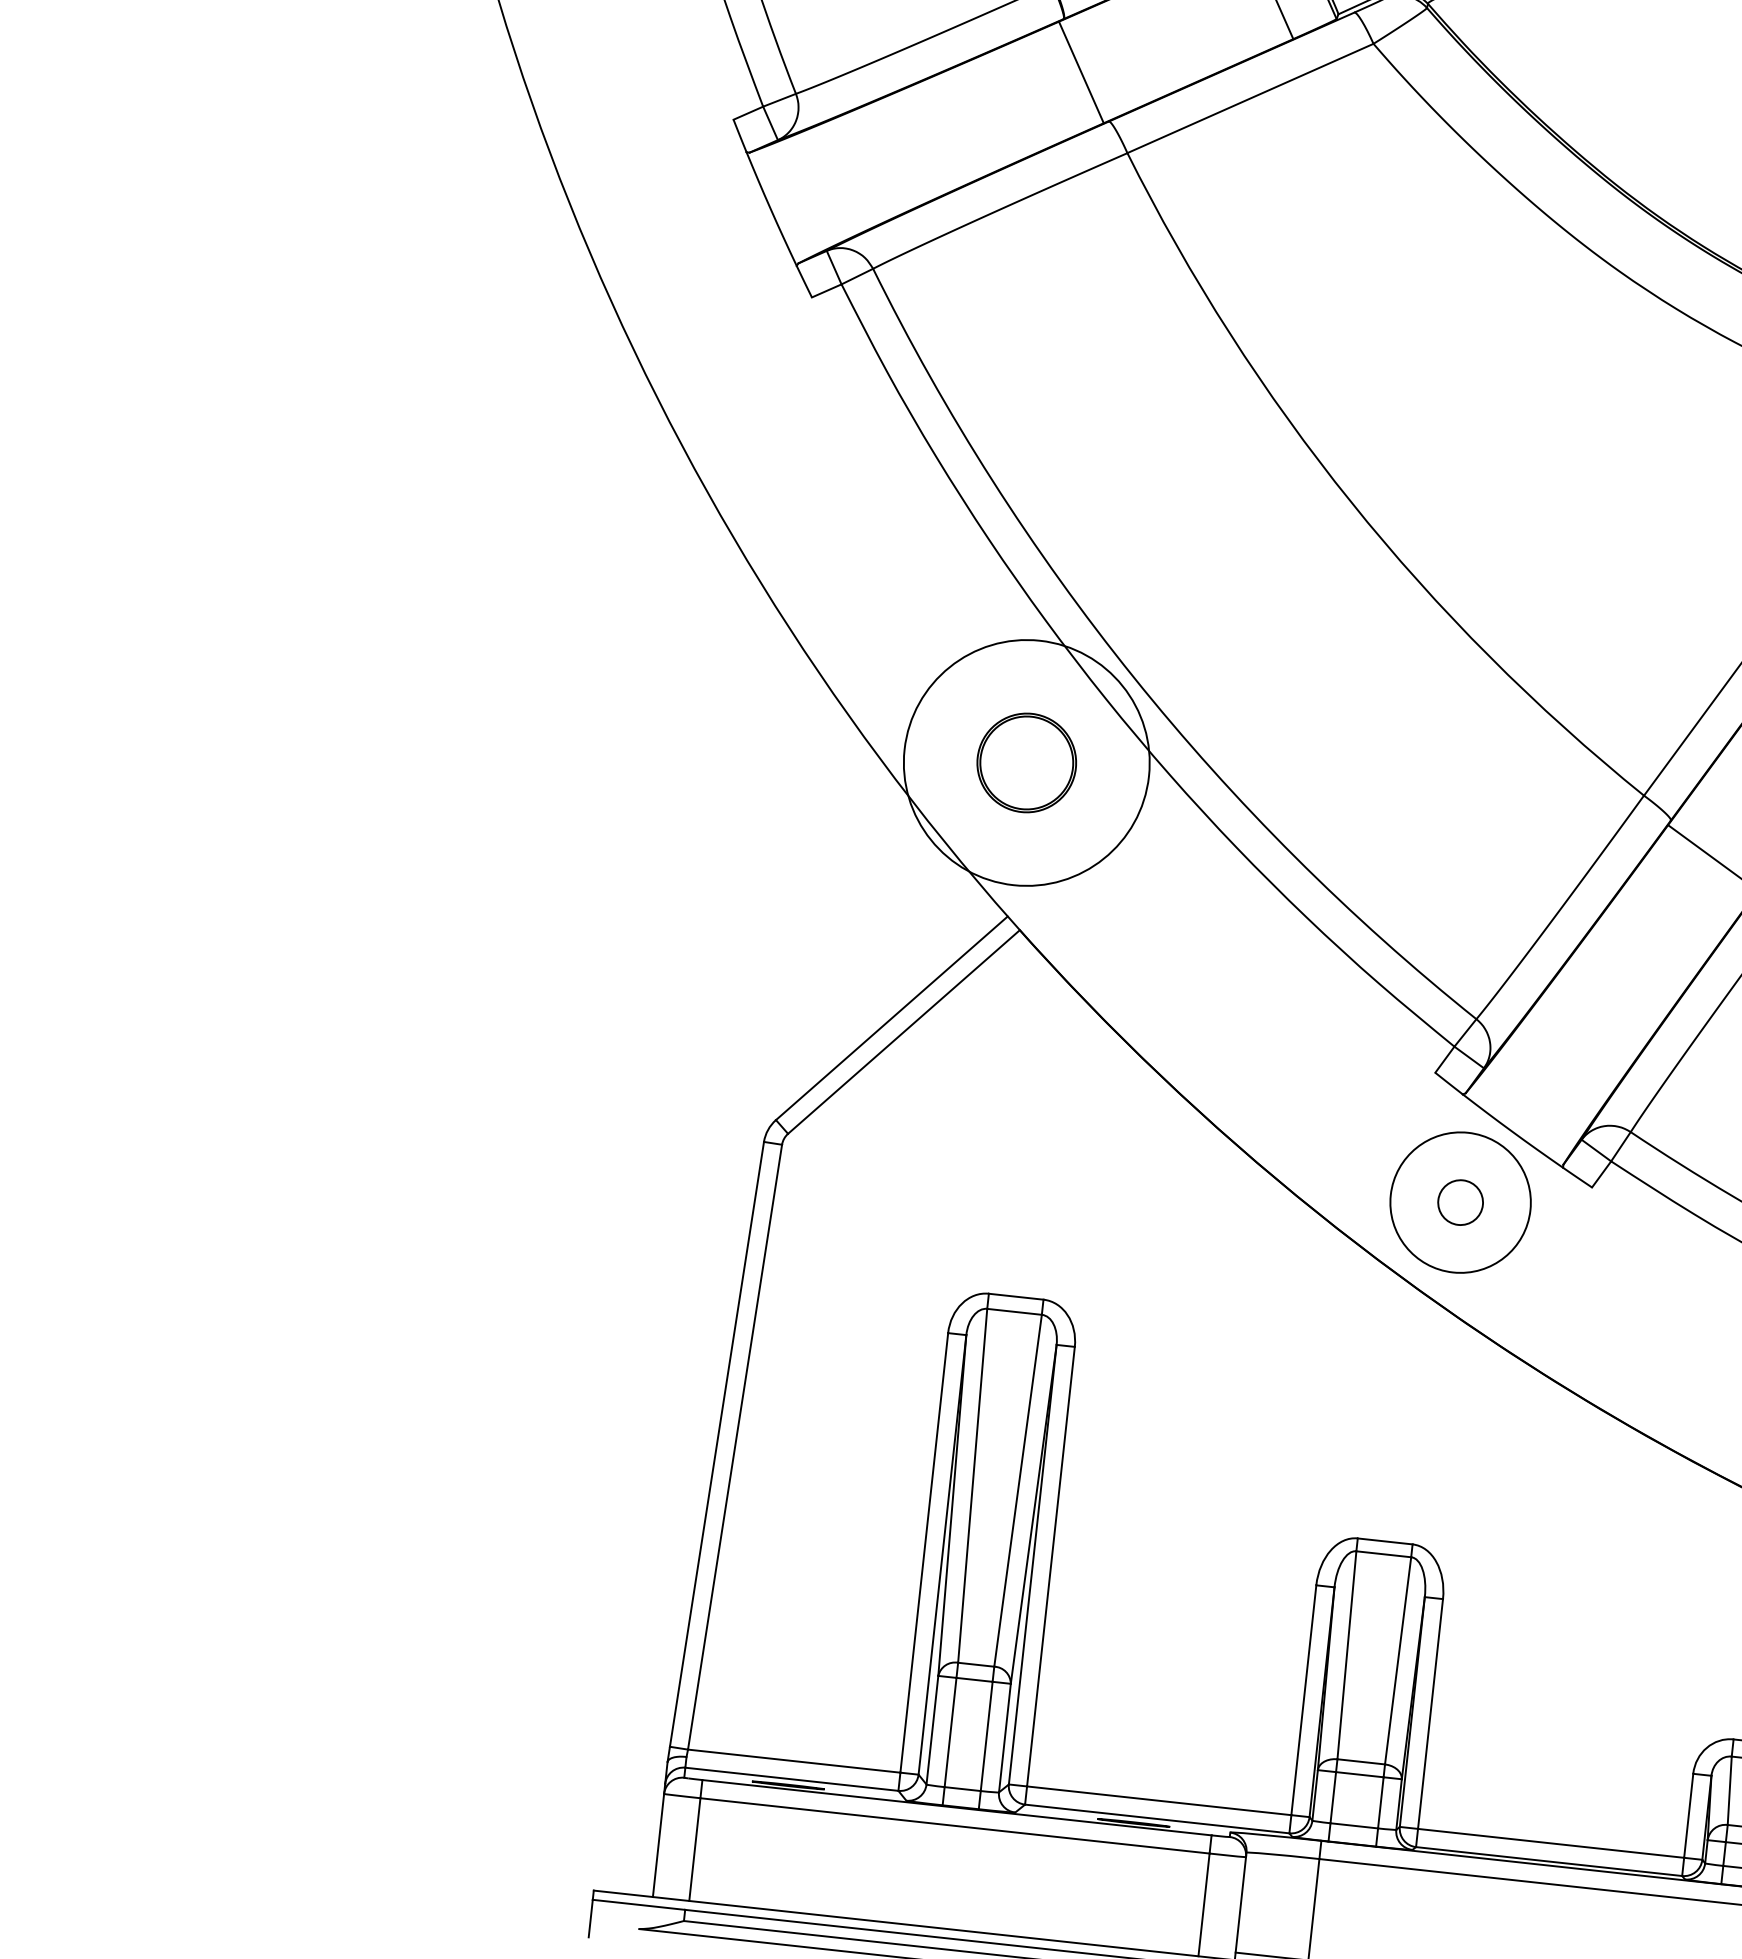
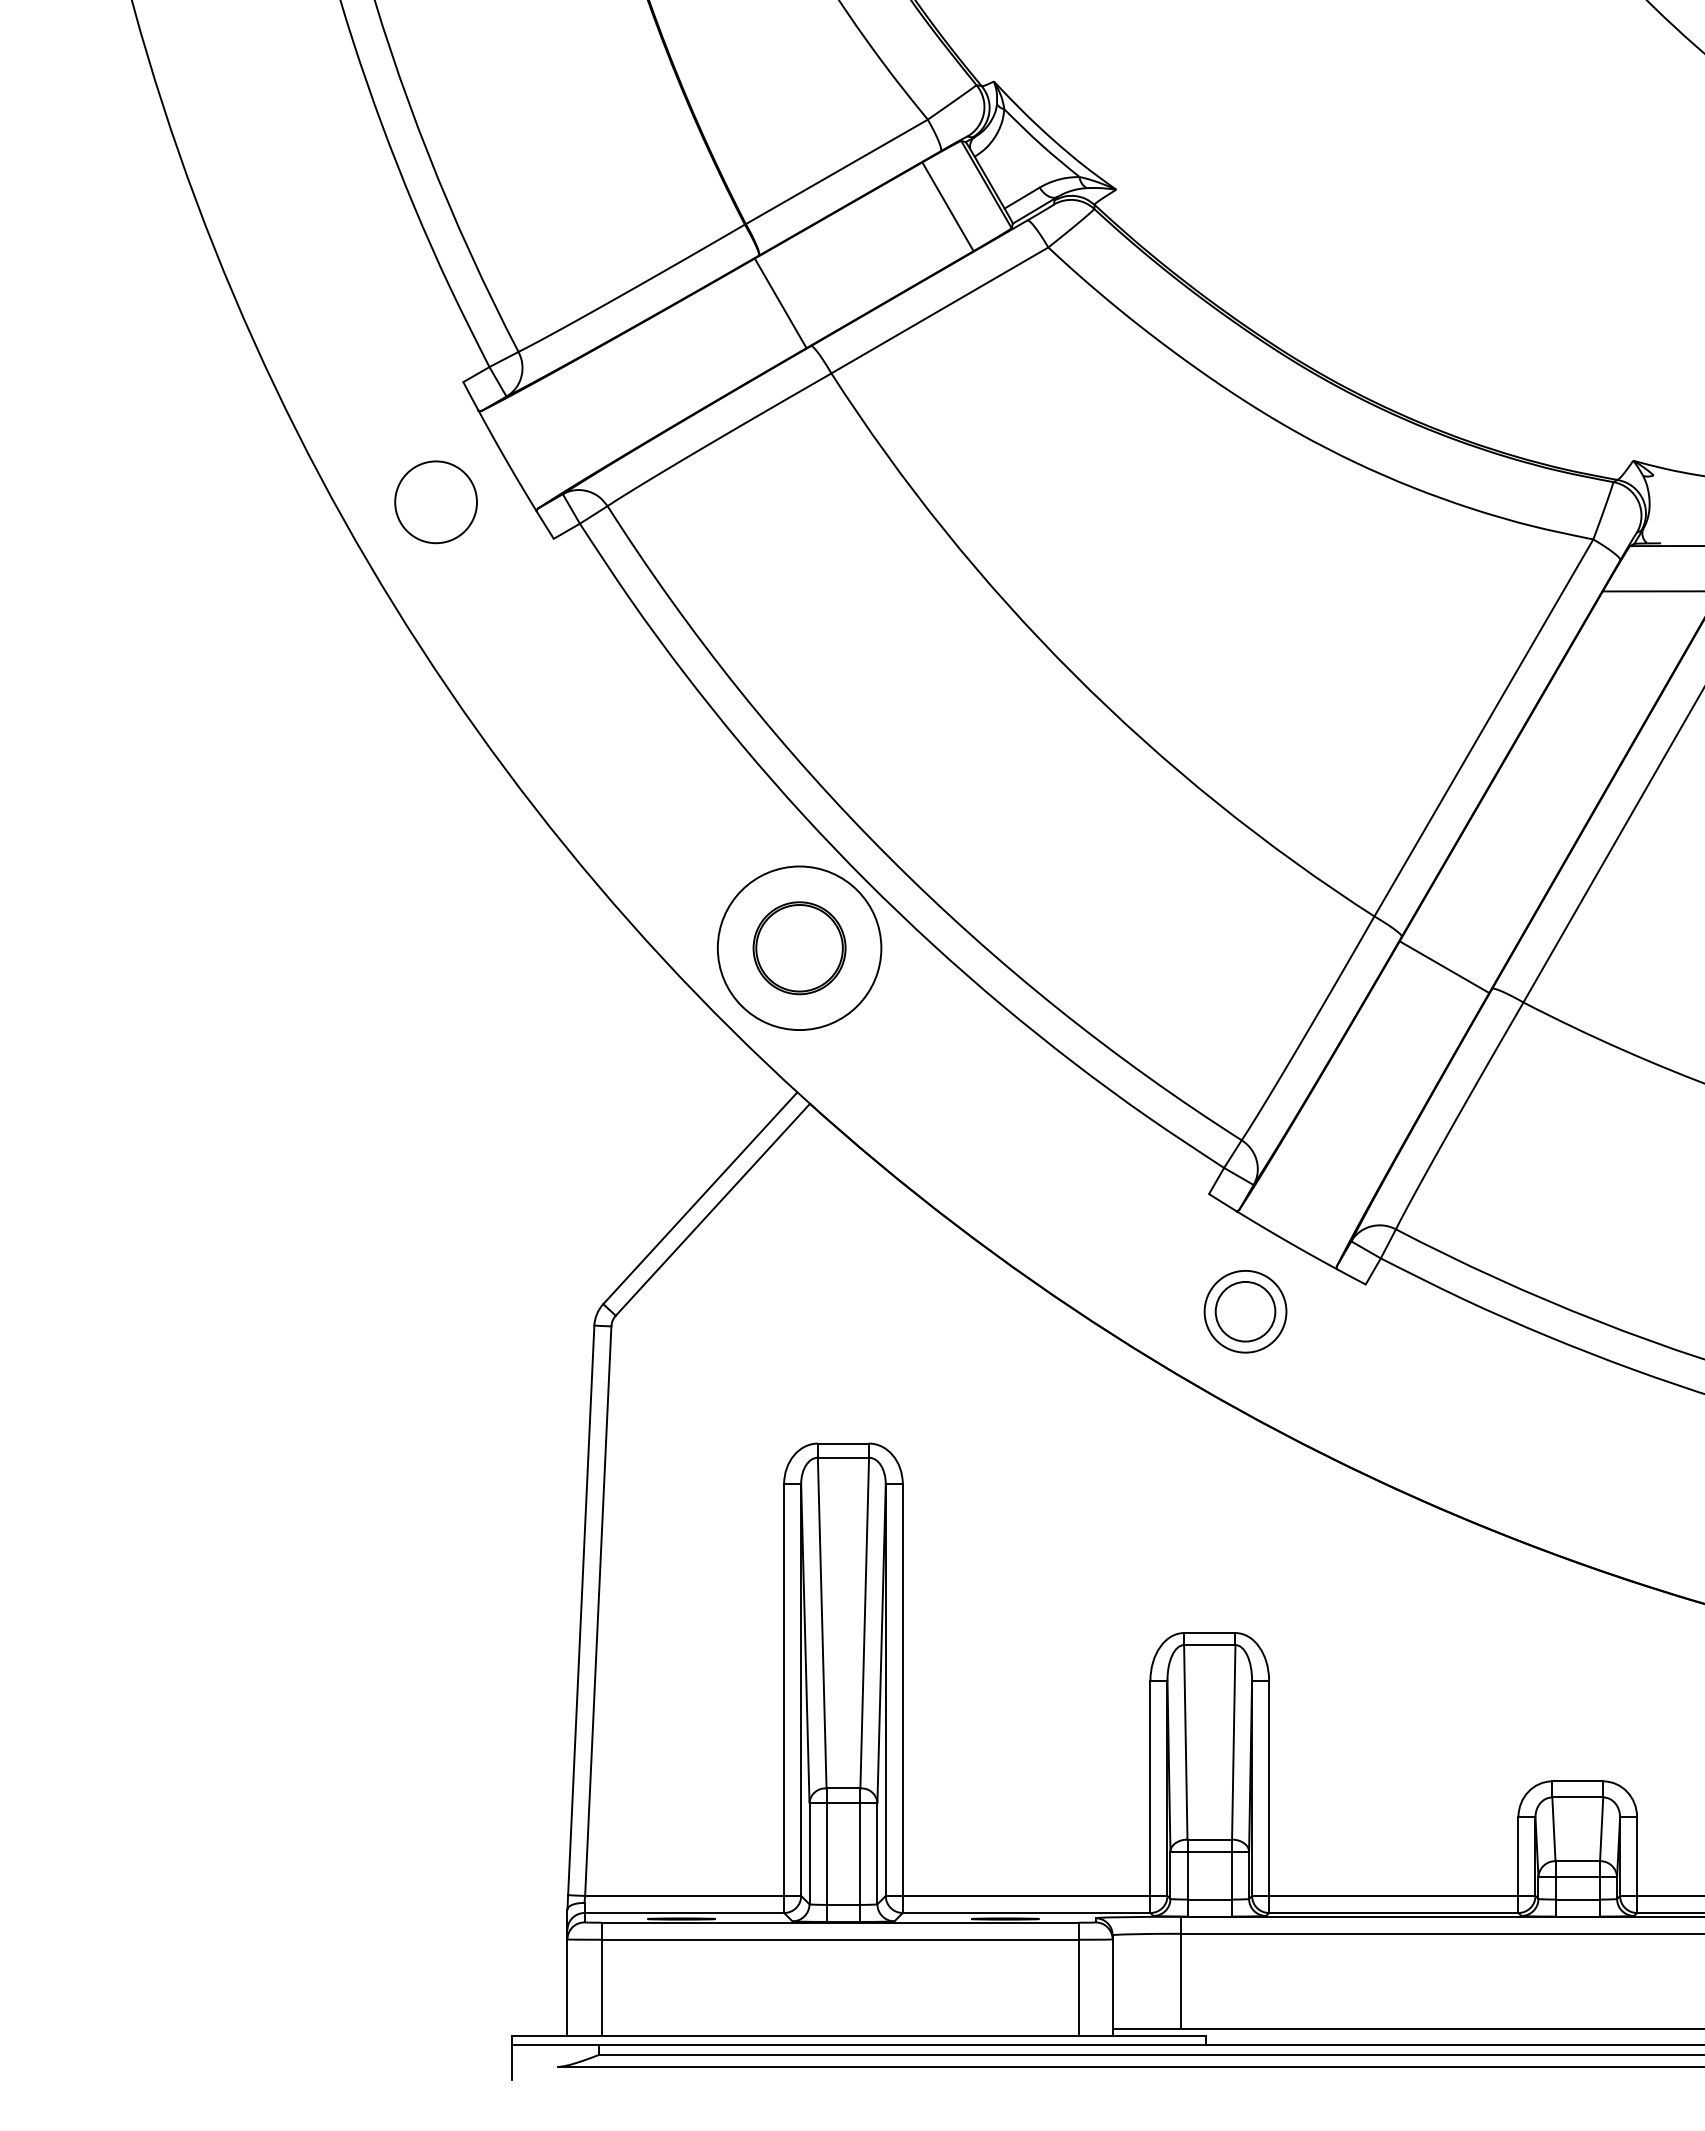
circle: (689, 244) -> (435, 502), added
circle: (1026, 763) -> (799, 948), size x0.71
circle: (1460, 1202) -> (1245, 1311), size x0.62
circle: (1460, 1202) -> (1245, 1311), size x1.43

